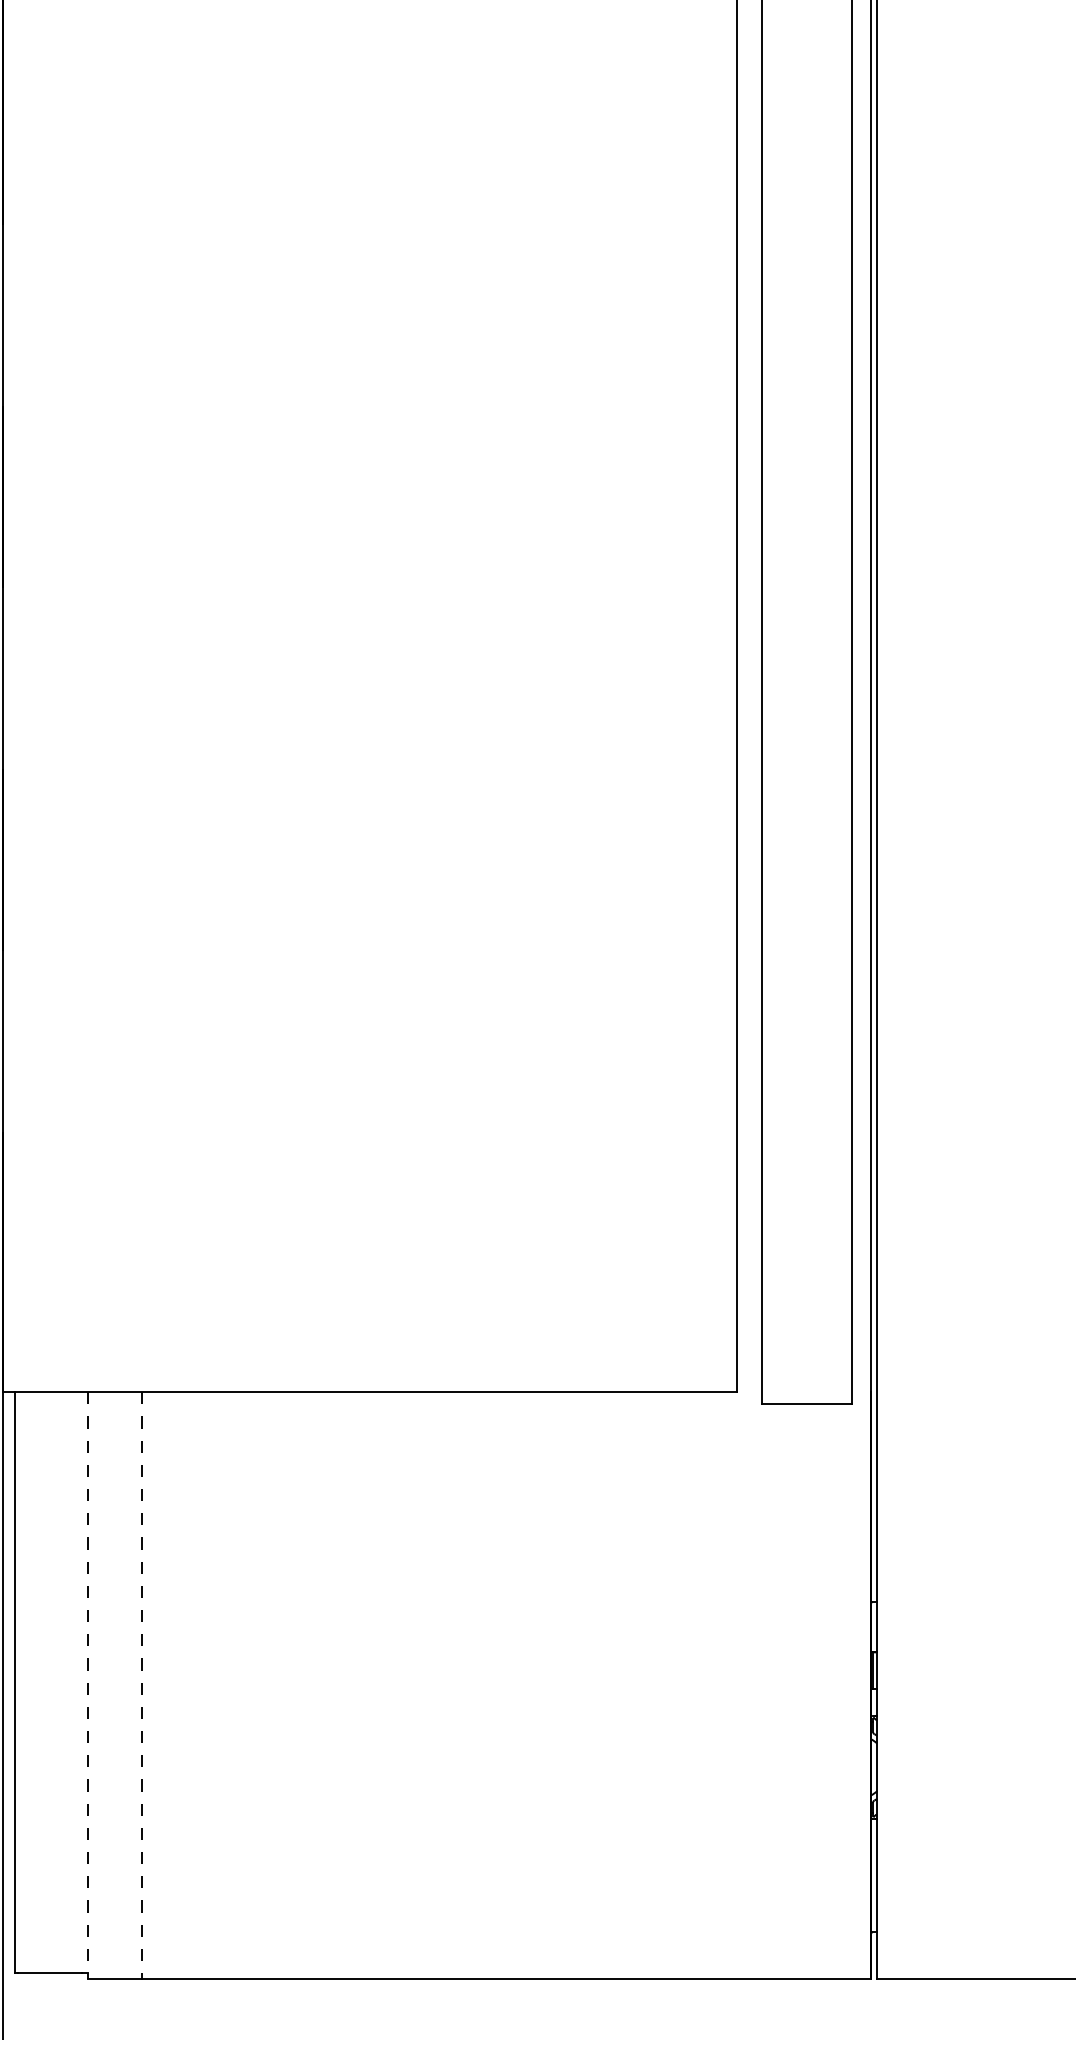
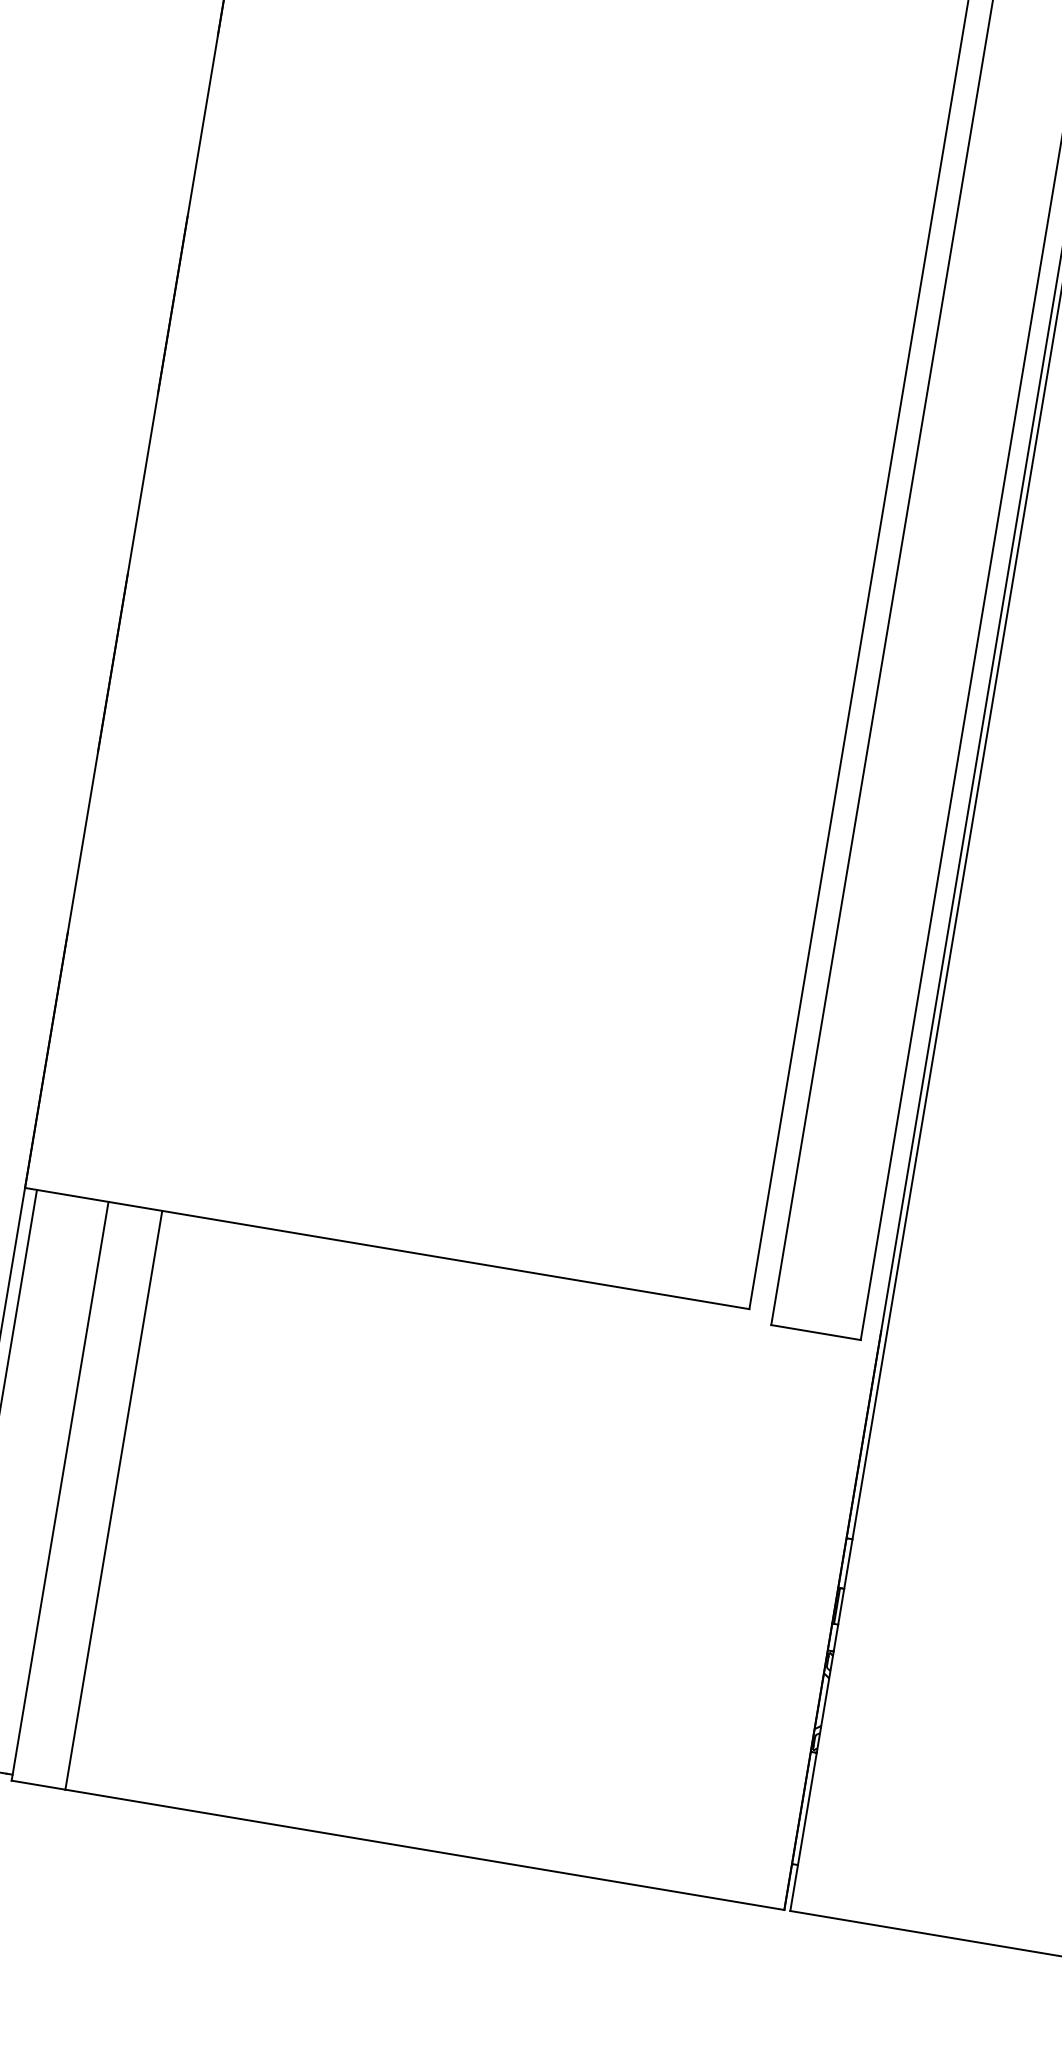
line: (87, 1686) -> (59, 1492), dashed -> solid
line: (142, 1686) -> (114, 1501), dashed -> solid

